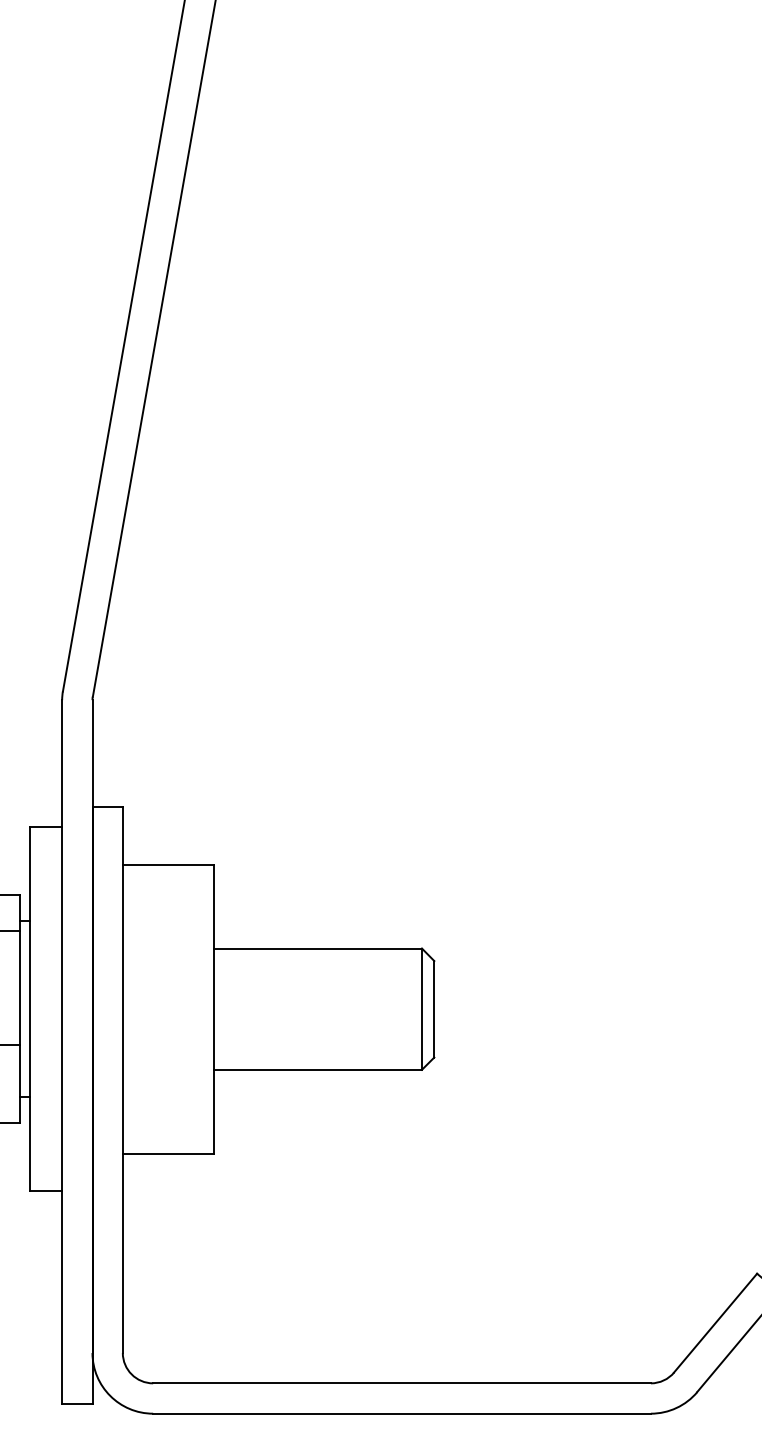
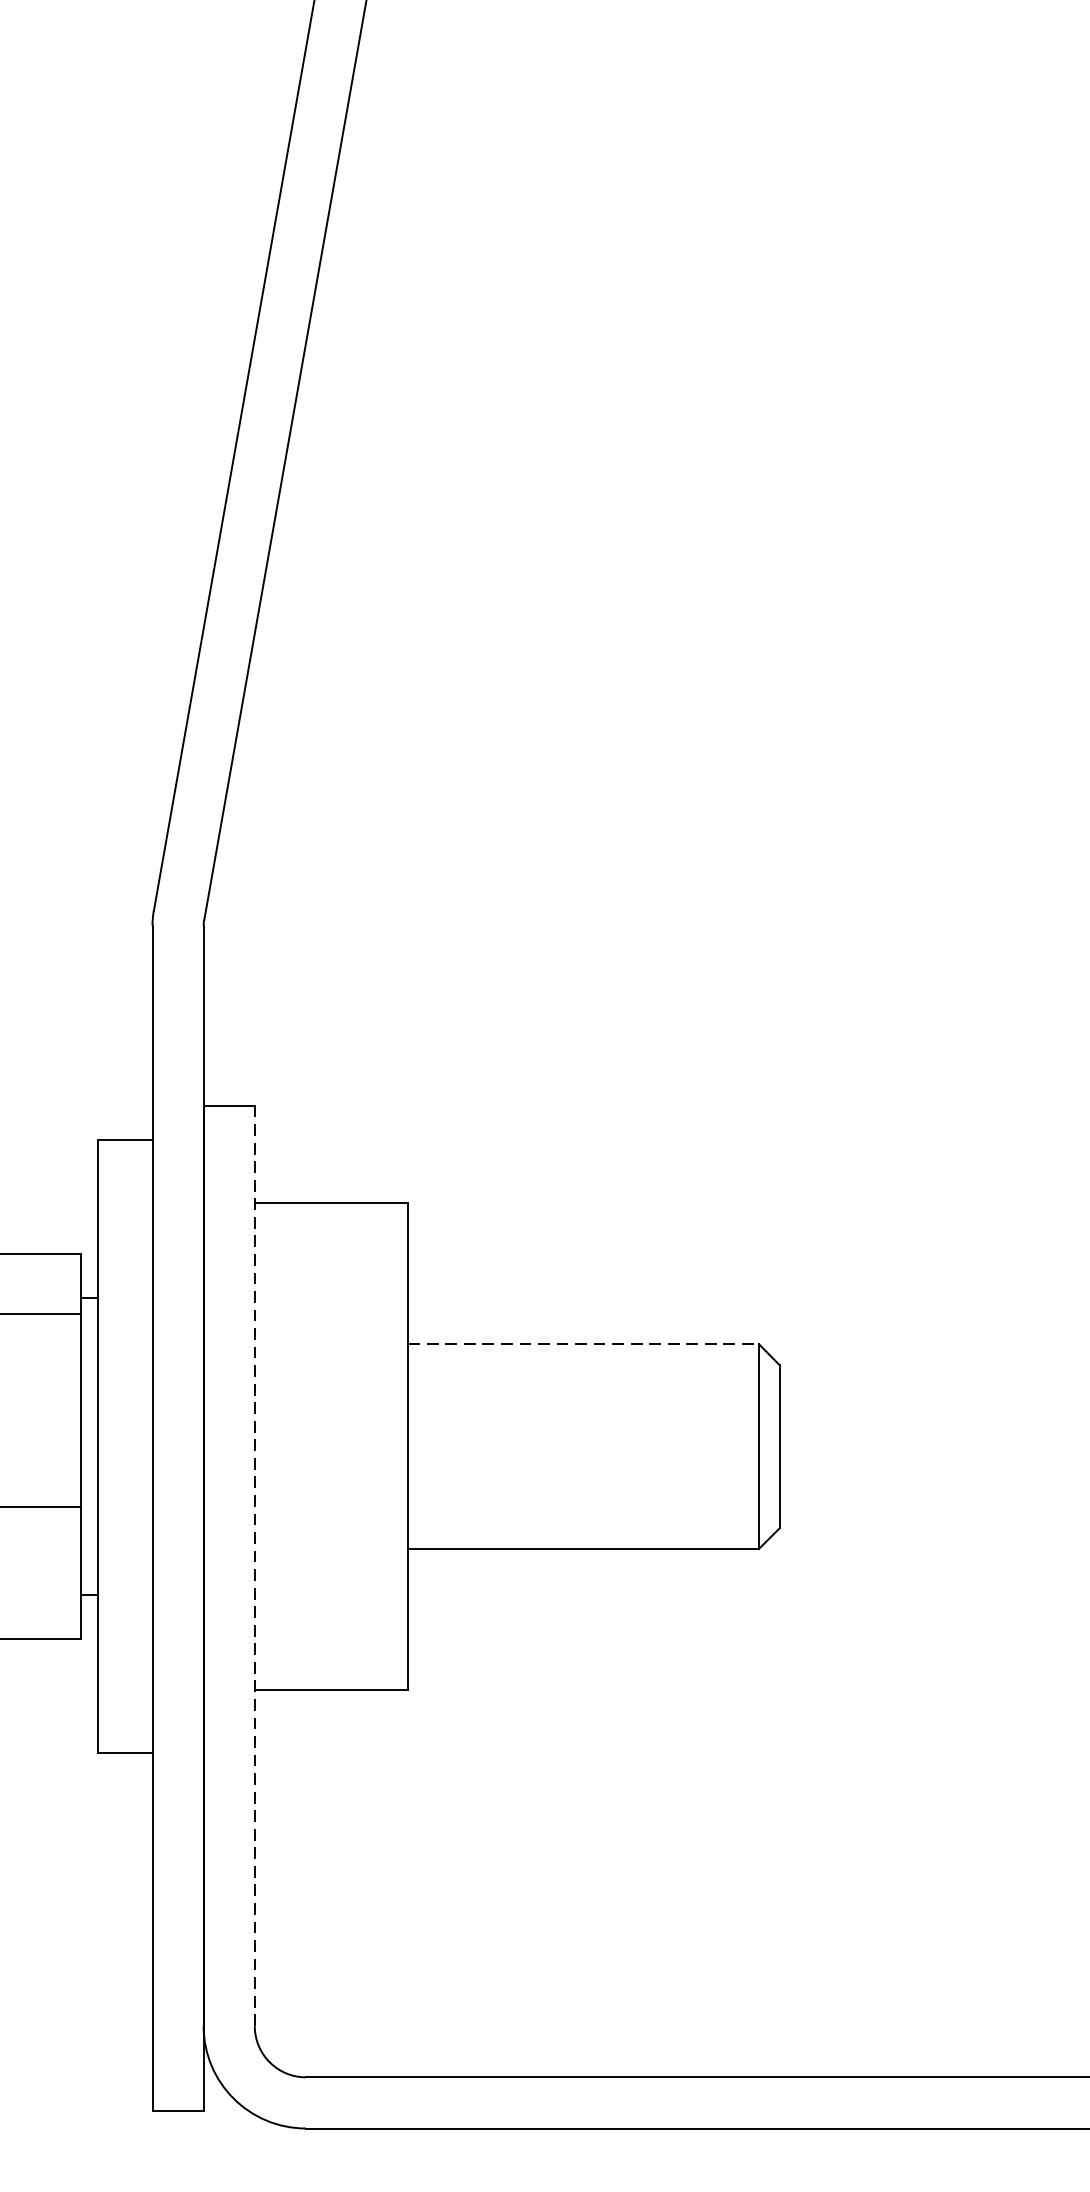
line: (318, 948) -> (584, 1344), solid -> dashed
line: (122, 1080) -> (254, 1566), solid -> dashed

